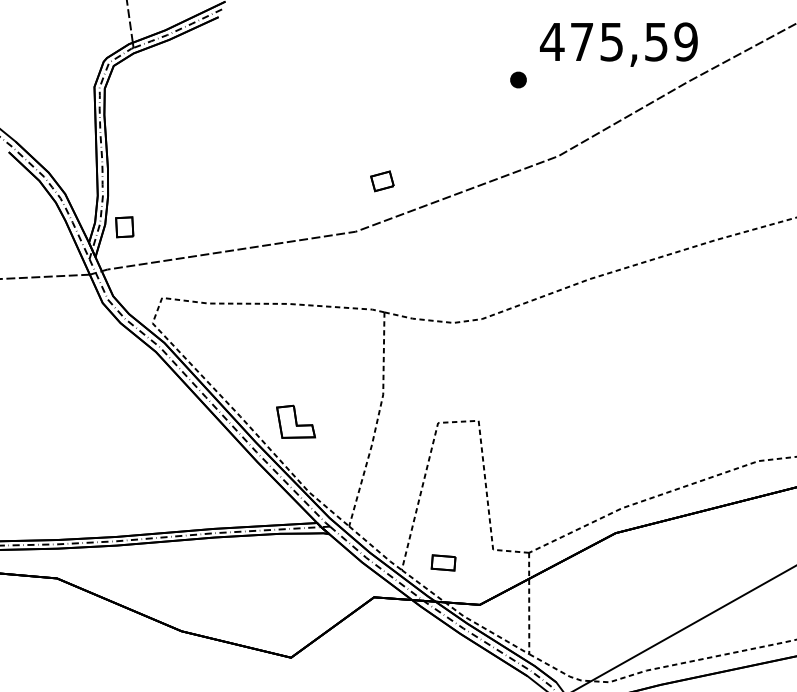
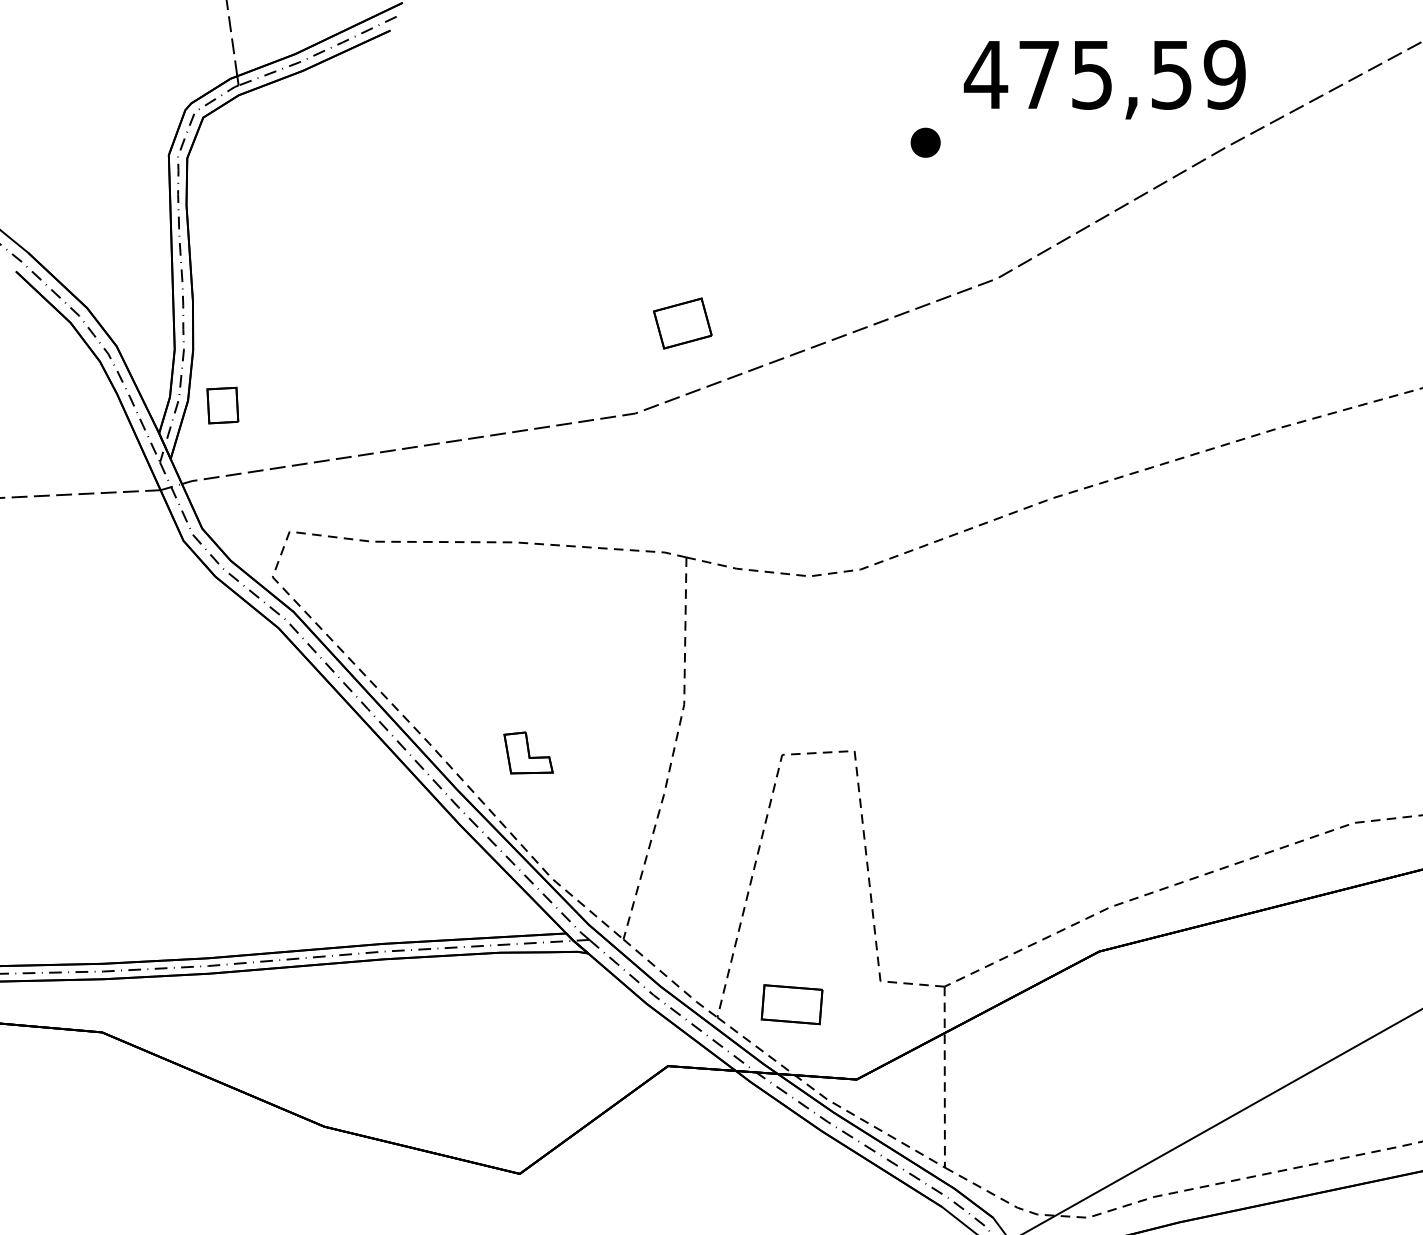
part: (382, 181) -> (682, 323), size x1.43
part: (295, 421) -> (527, 752), size x0.71
part: (443, 562) -> (791, 1003), size x1.43

